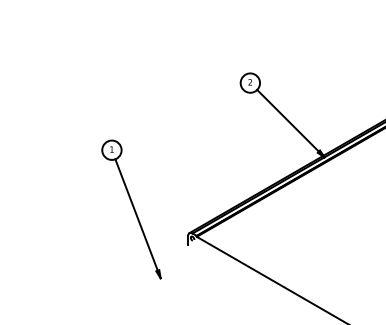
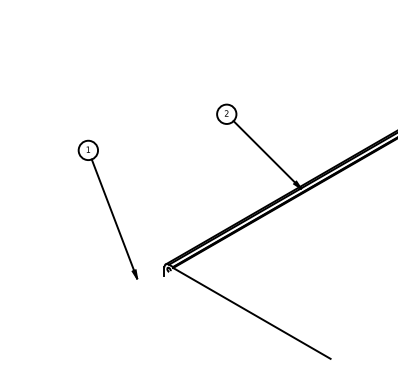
part: (131, 209) -> (107, 209), moved

